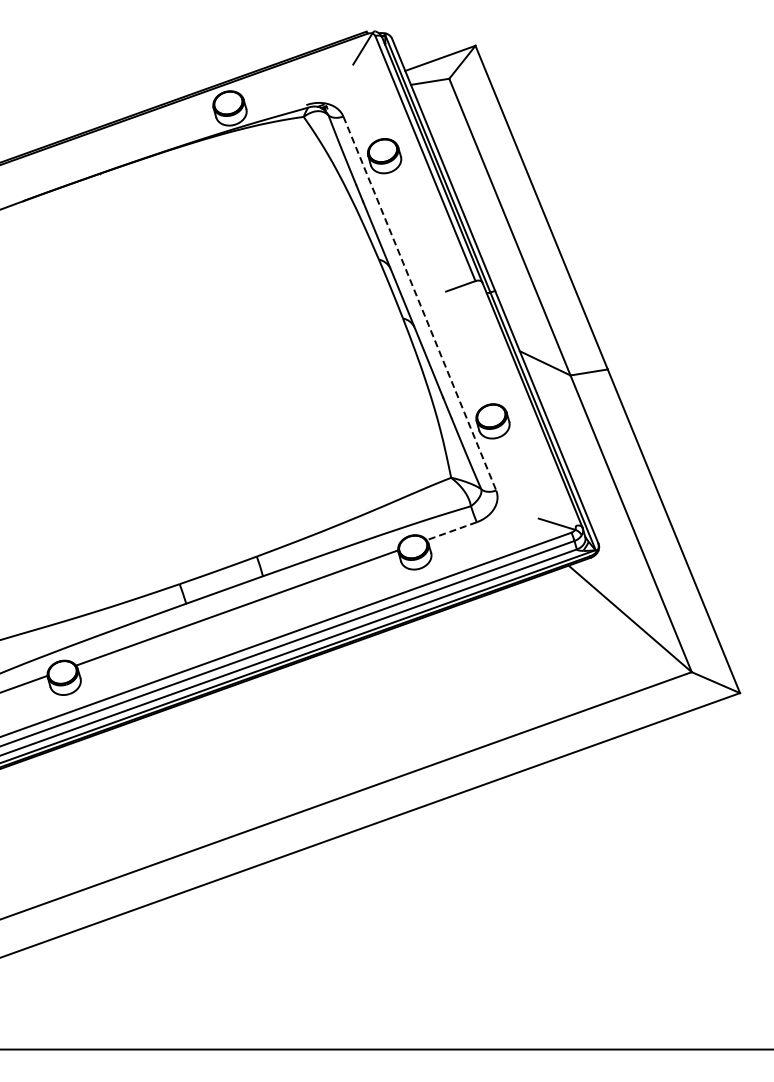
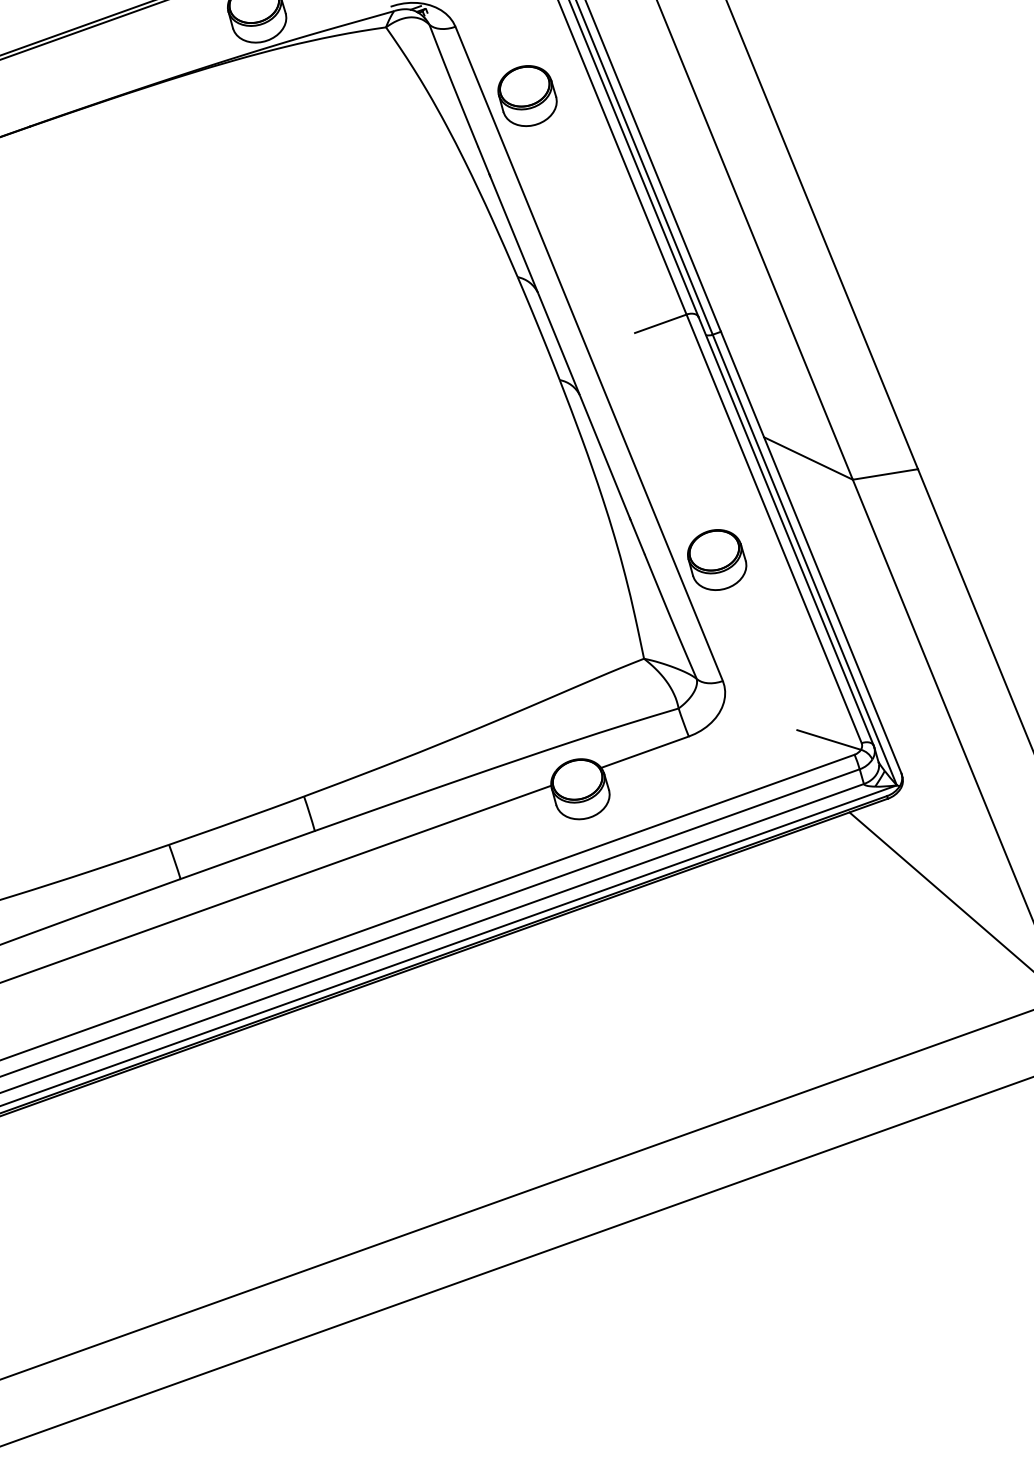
line: (420, 304) -> (590, 355), dashed -> solid
line: (525, 403) -> (774, 528), added
line: (451, 531) -> (644, 752), dashed -> solid

